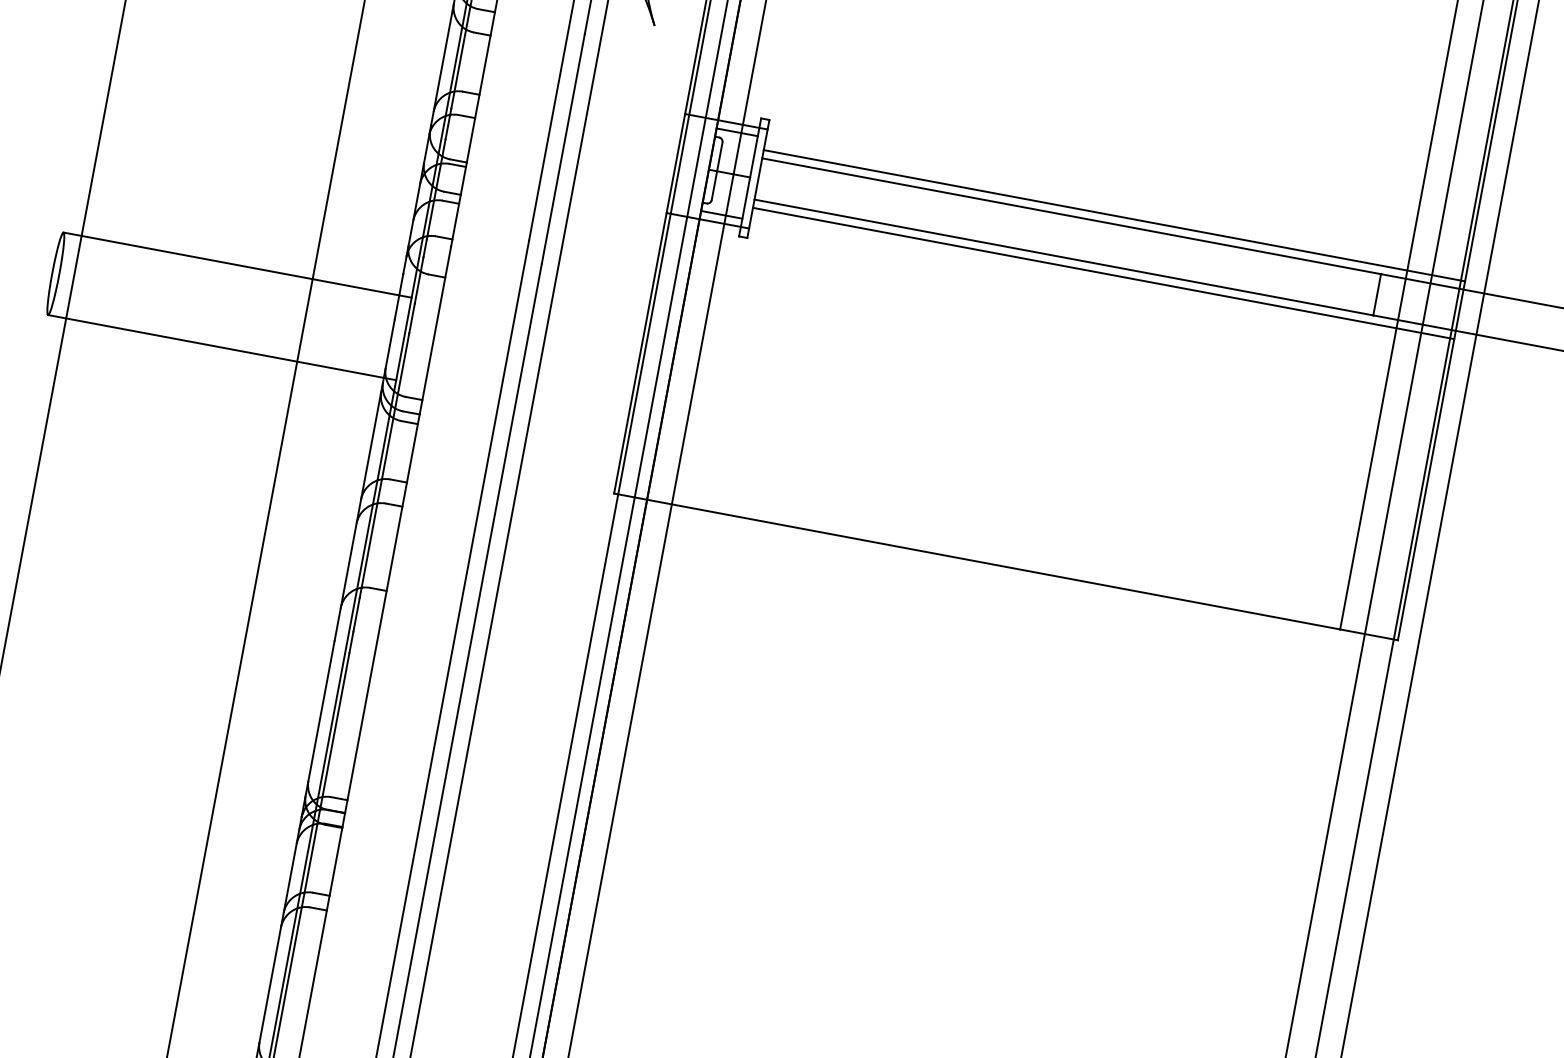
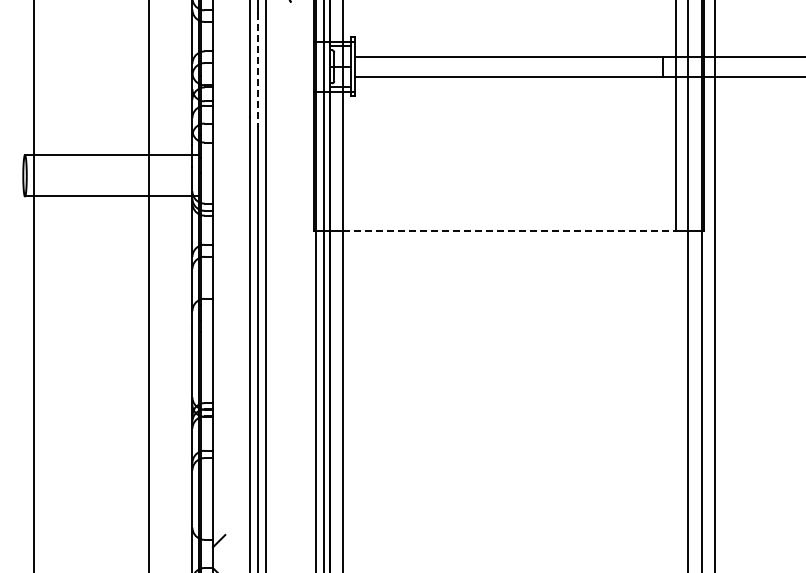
line: (563, 150) -> (258, 70), solid -> dashed
line: (1114, 215) -> (529, 52), removed
line: (1103, 273) -> (529, 81), removed
line: (1006, 567) -> (509, 231), solid -> dashed

